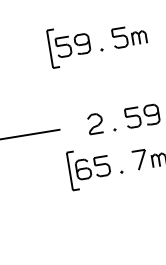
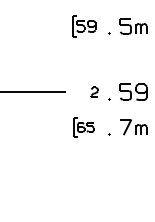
part: (68, 46) -> (83, 26), size x0.7
part: (94, 123) -> (94, 91), size x0.6
part: (88, 168) -> (83, 127), size x0.6

